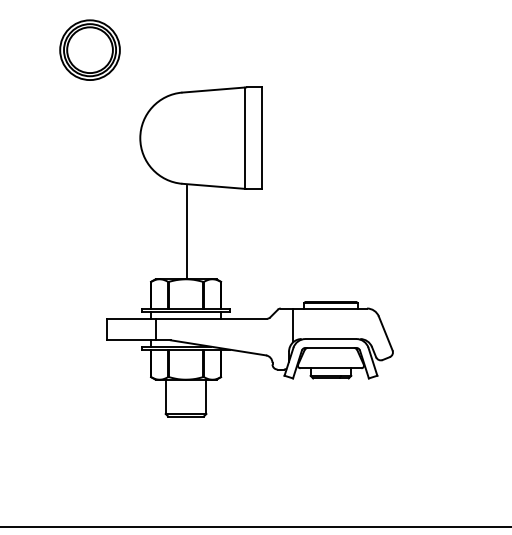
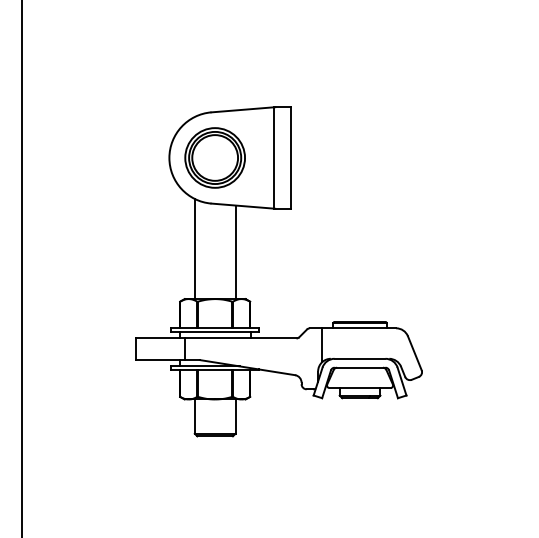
part: (89, 49) -> (214, 157), moved
line: (165, 228) -> (194, 248), added
line: (187, 232) -> (235, 252), moved

